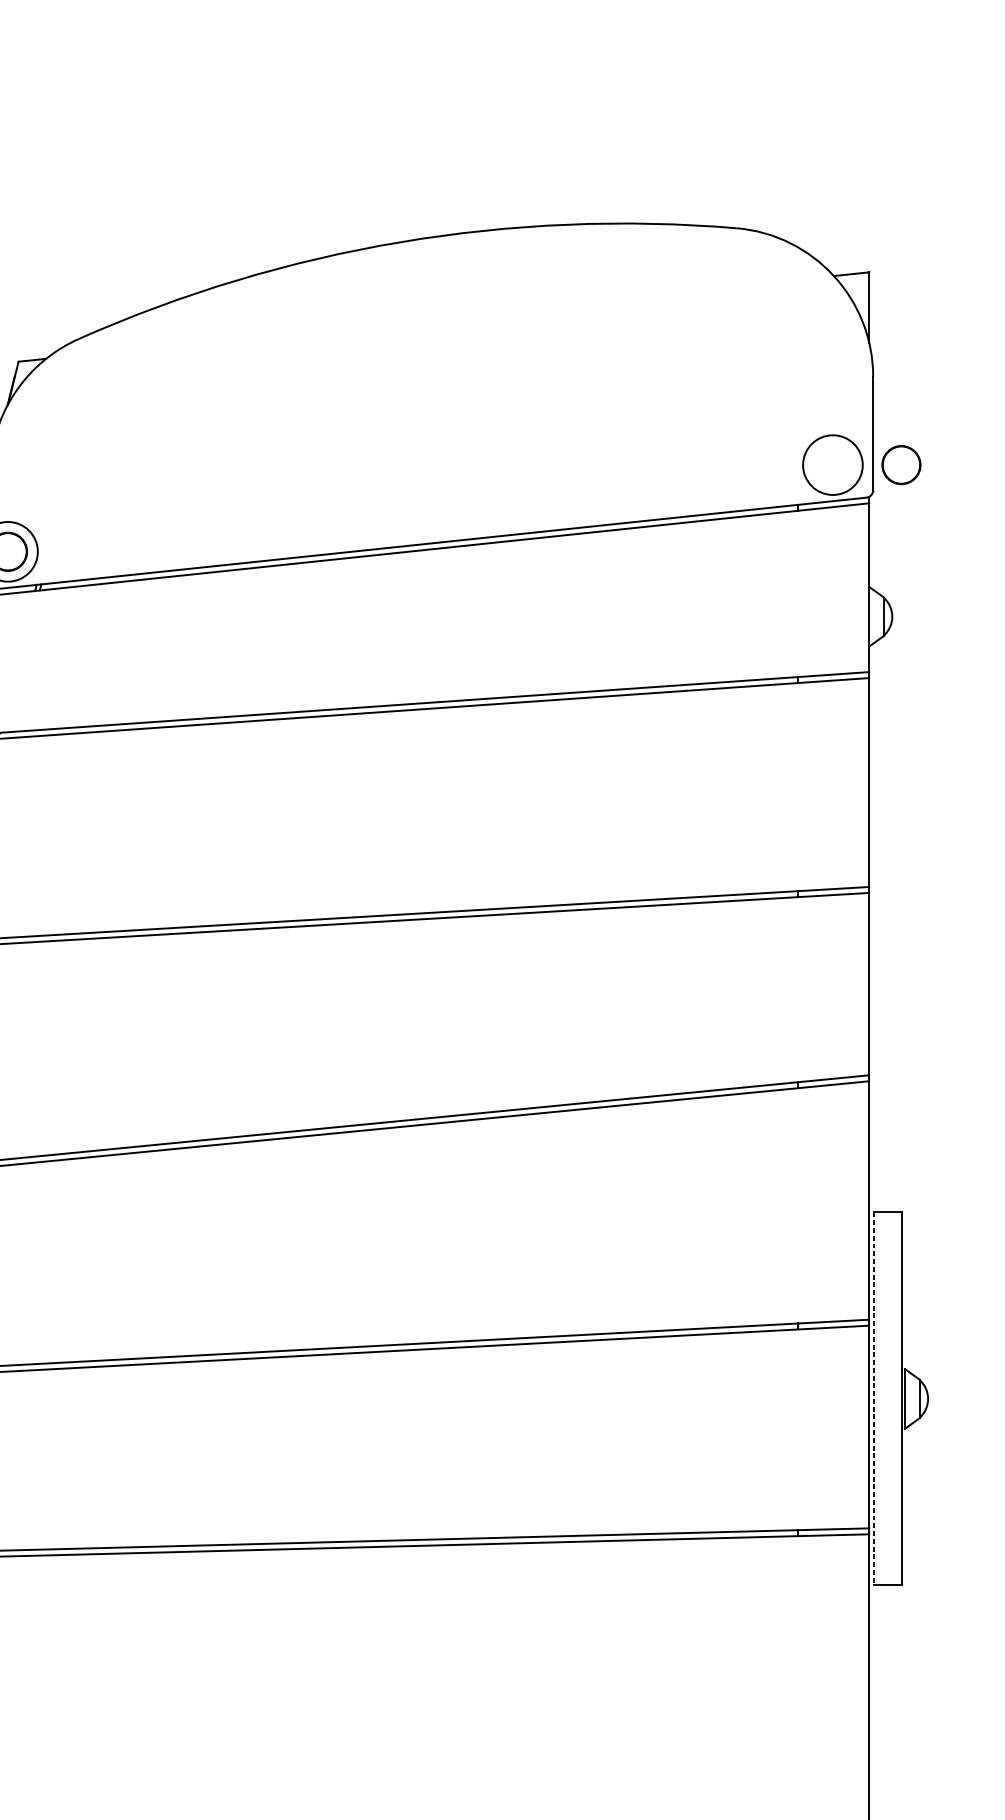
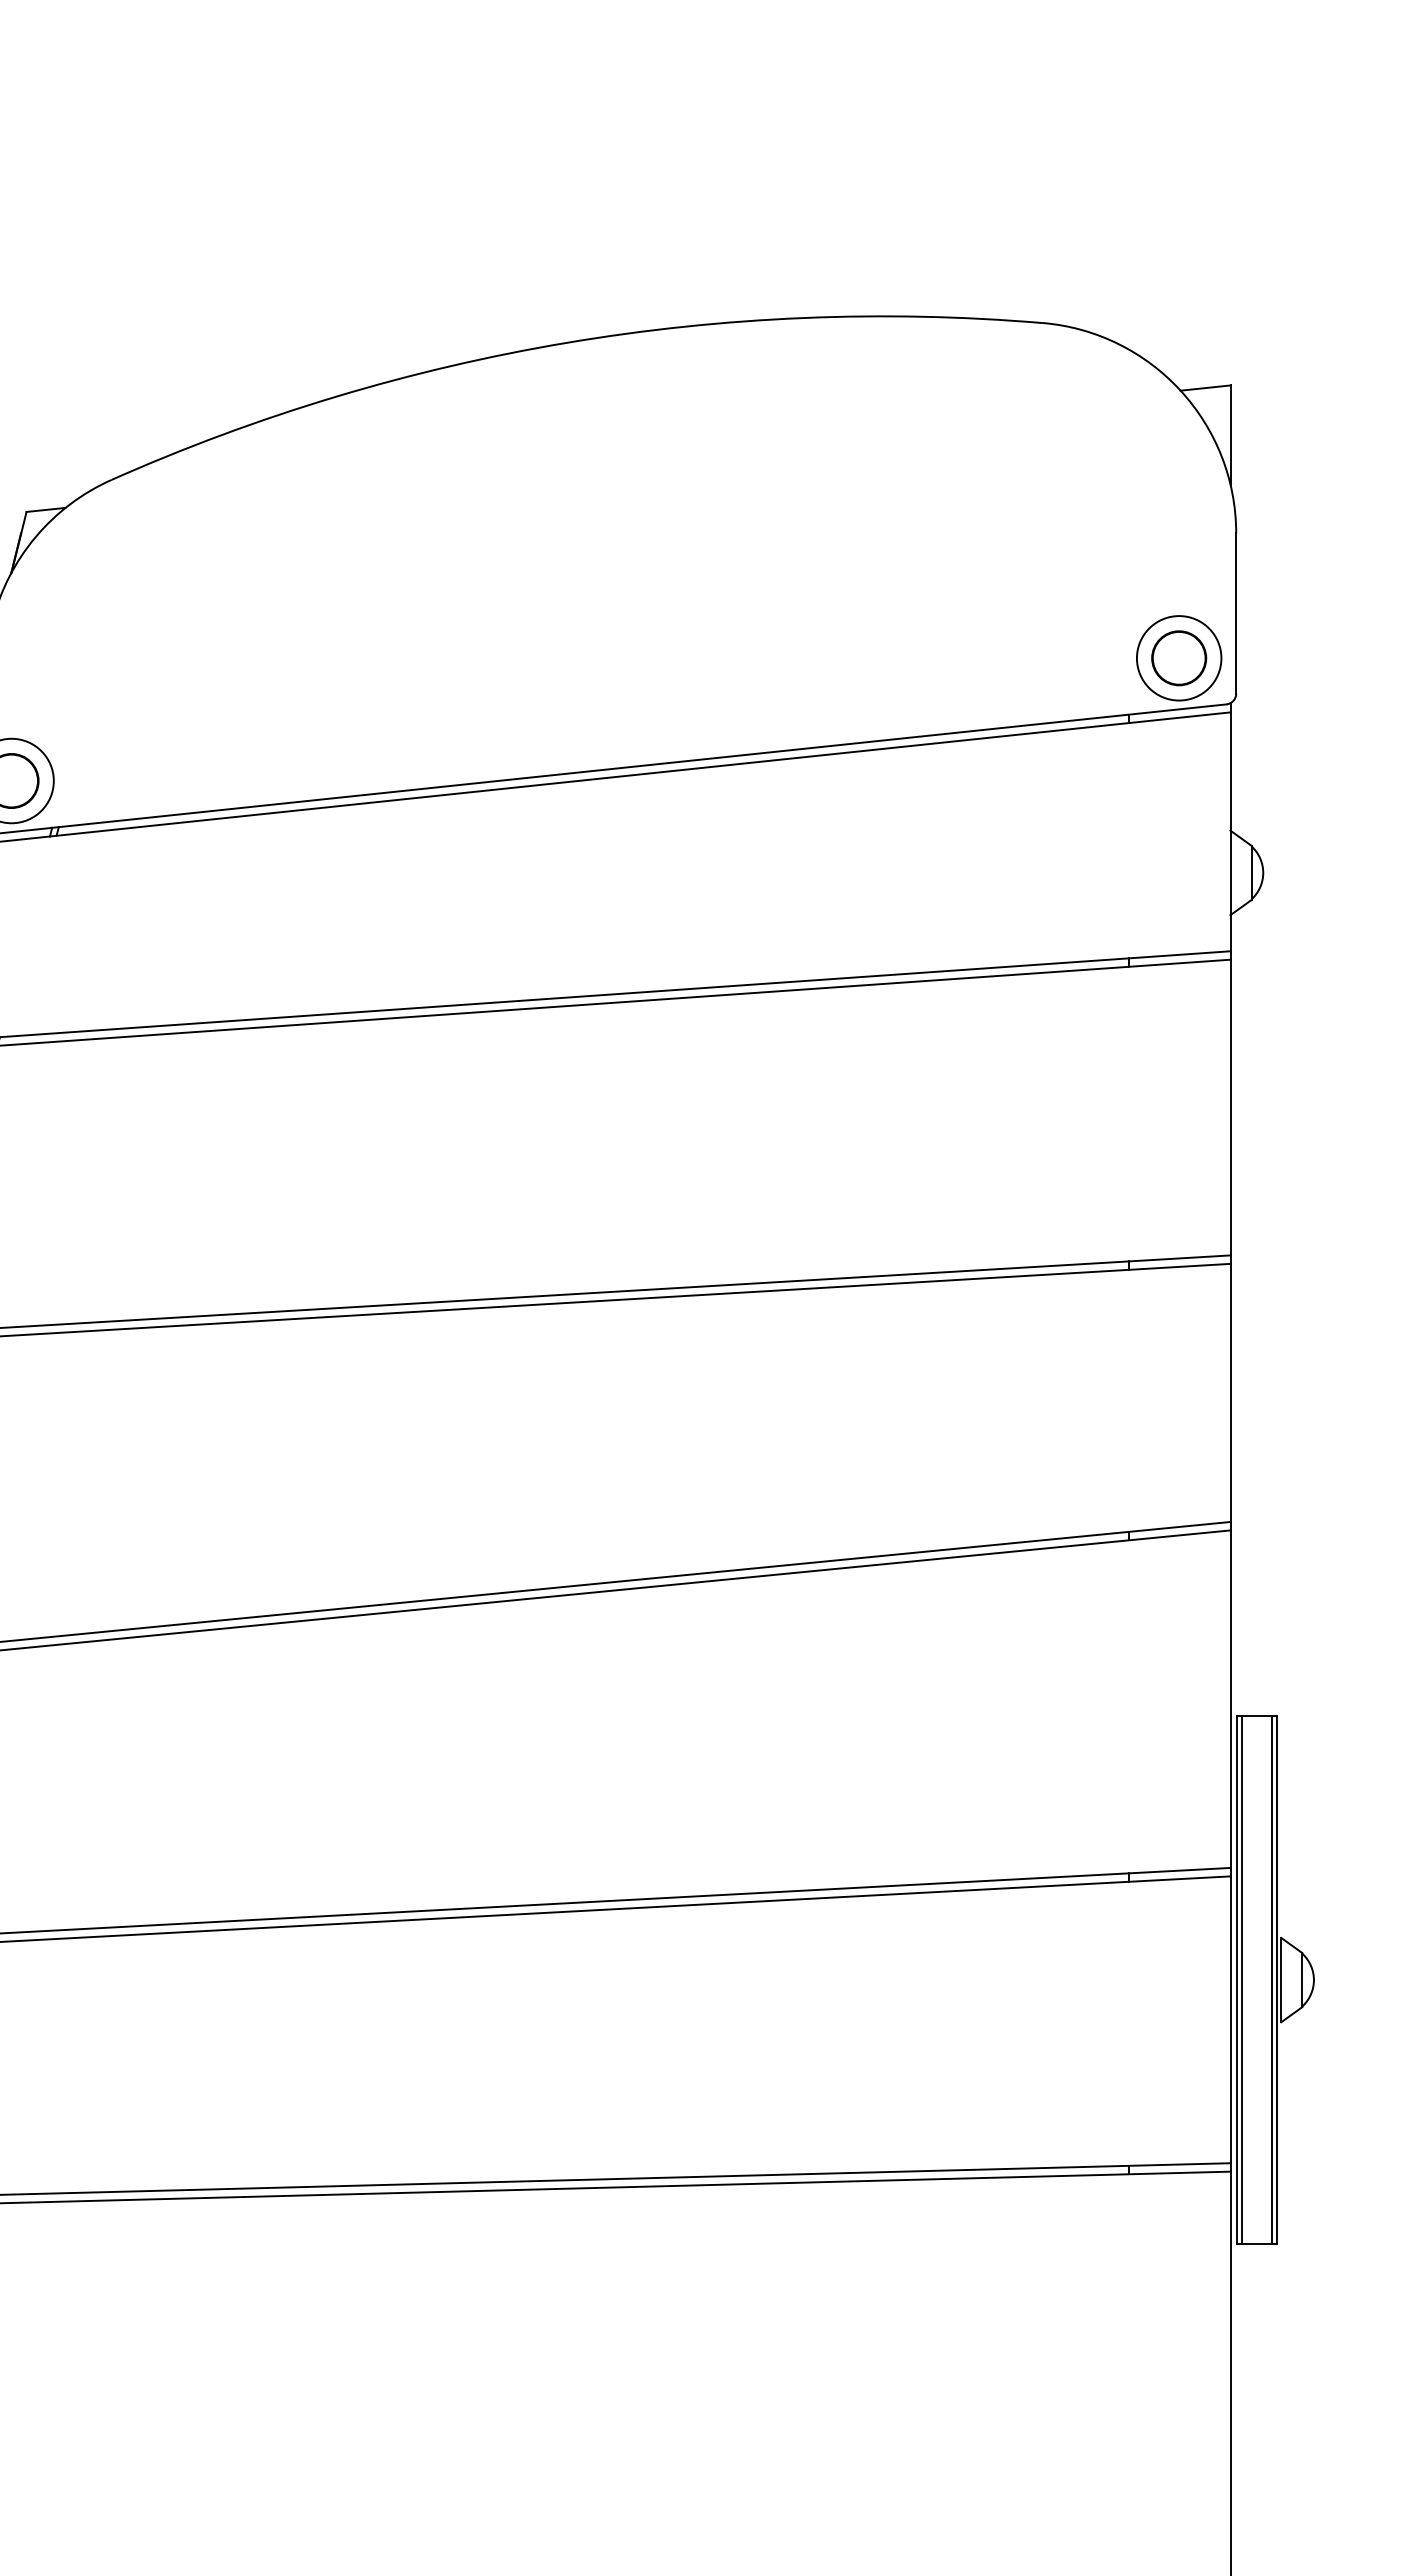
circle: (901, 465) -> (1179, 658), moved
line: (873, 1399) -> (1236, 1980), dashed -> solid
line: (877, 1399) -> (1242, 1980), added
line: (898, 1399) -> (1271, 1980), added

